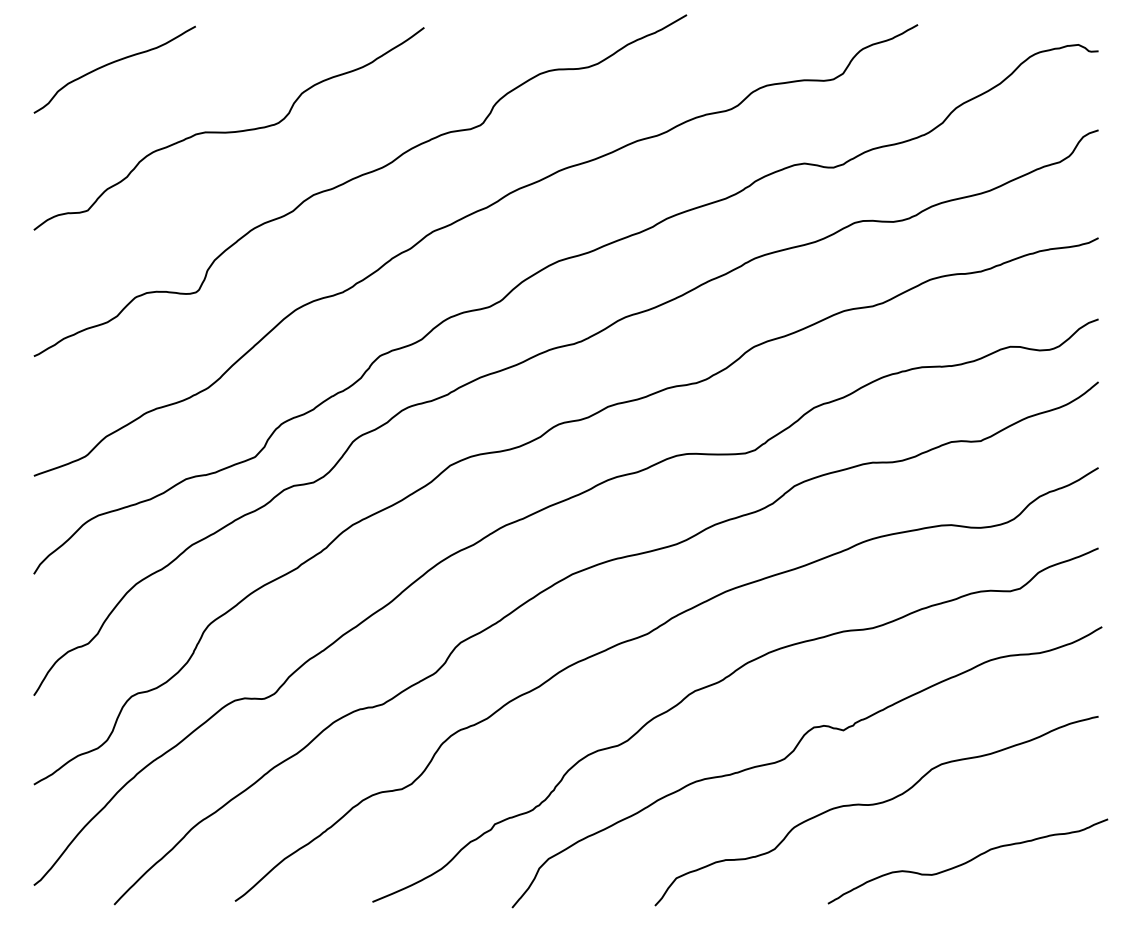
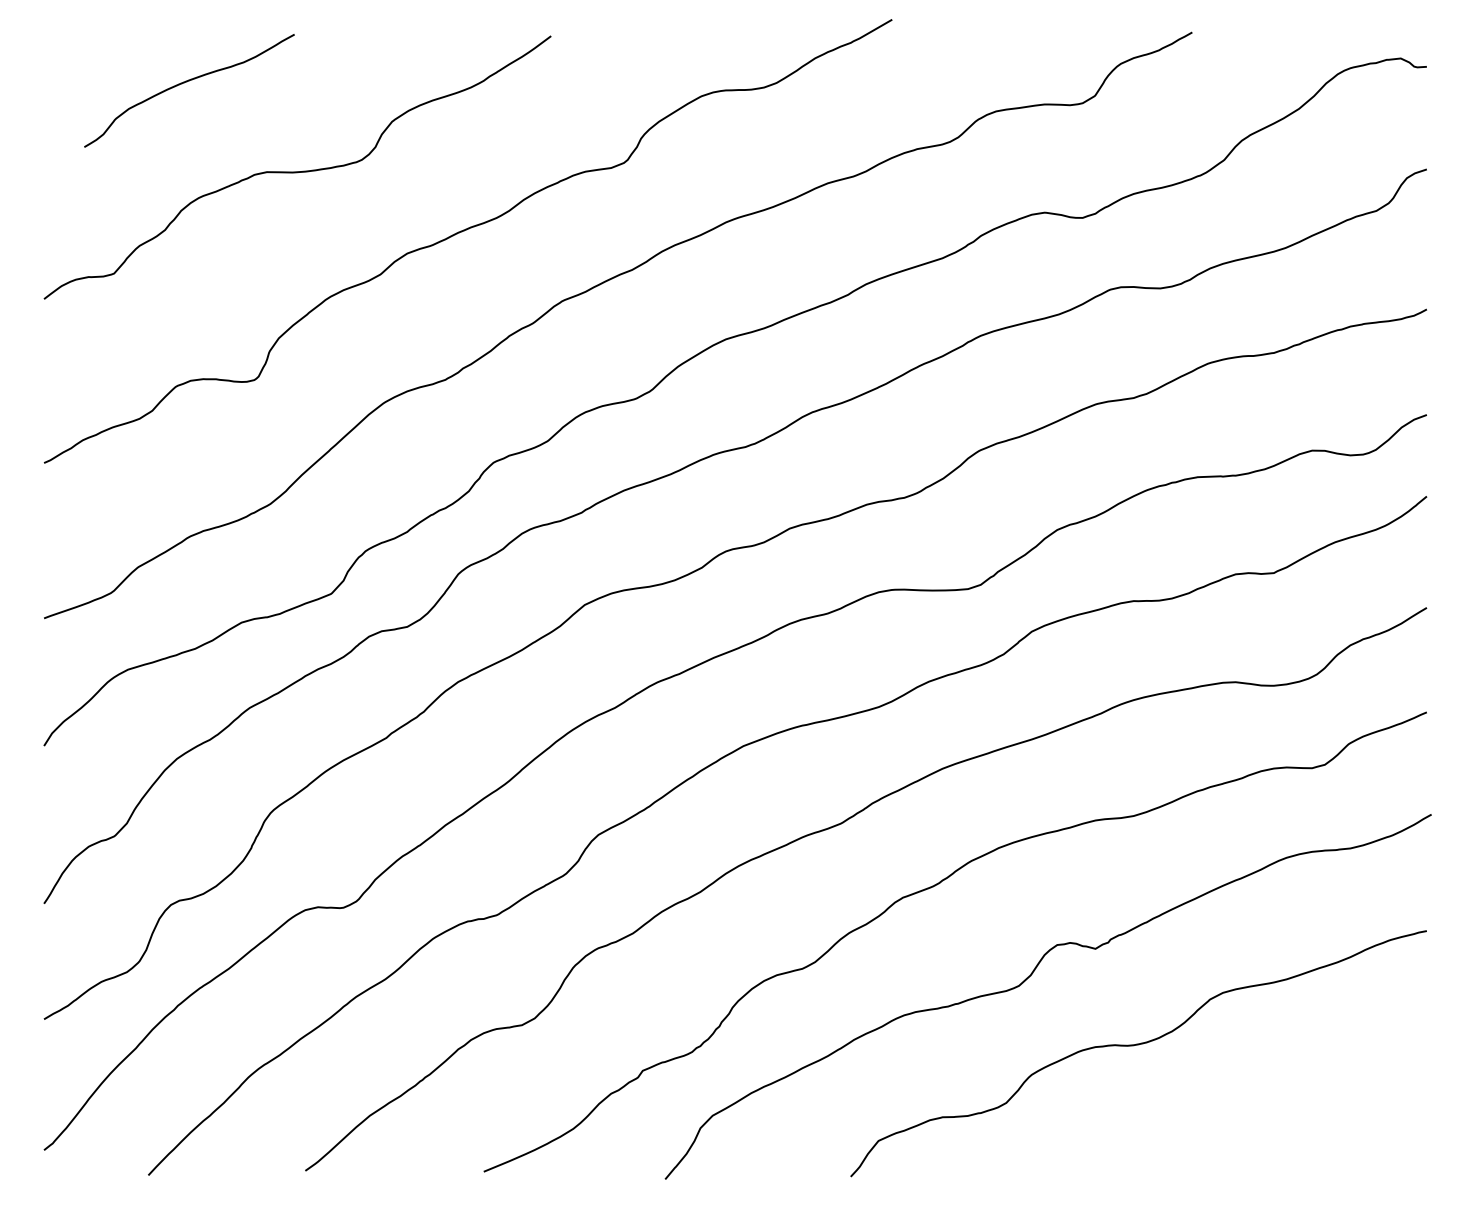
curve: (113, 63) -> (187, 82), moved
curve: (967, 861) -> (1256, 1119), removed

